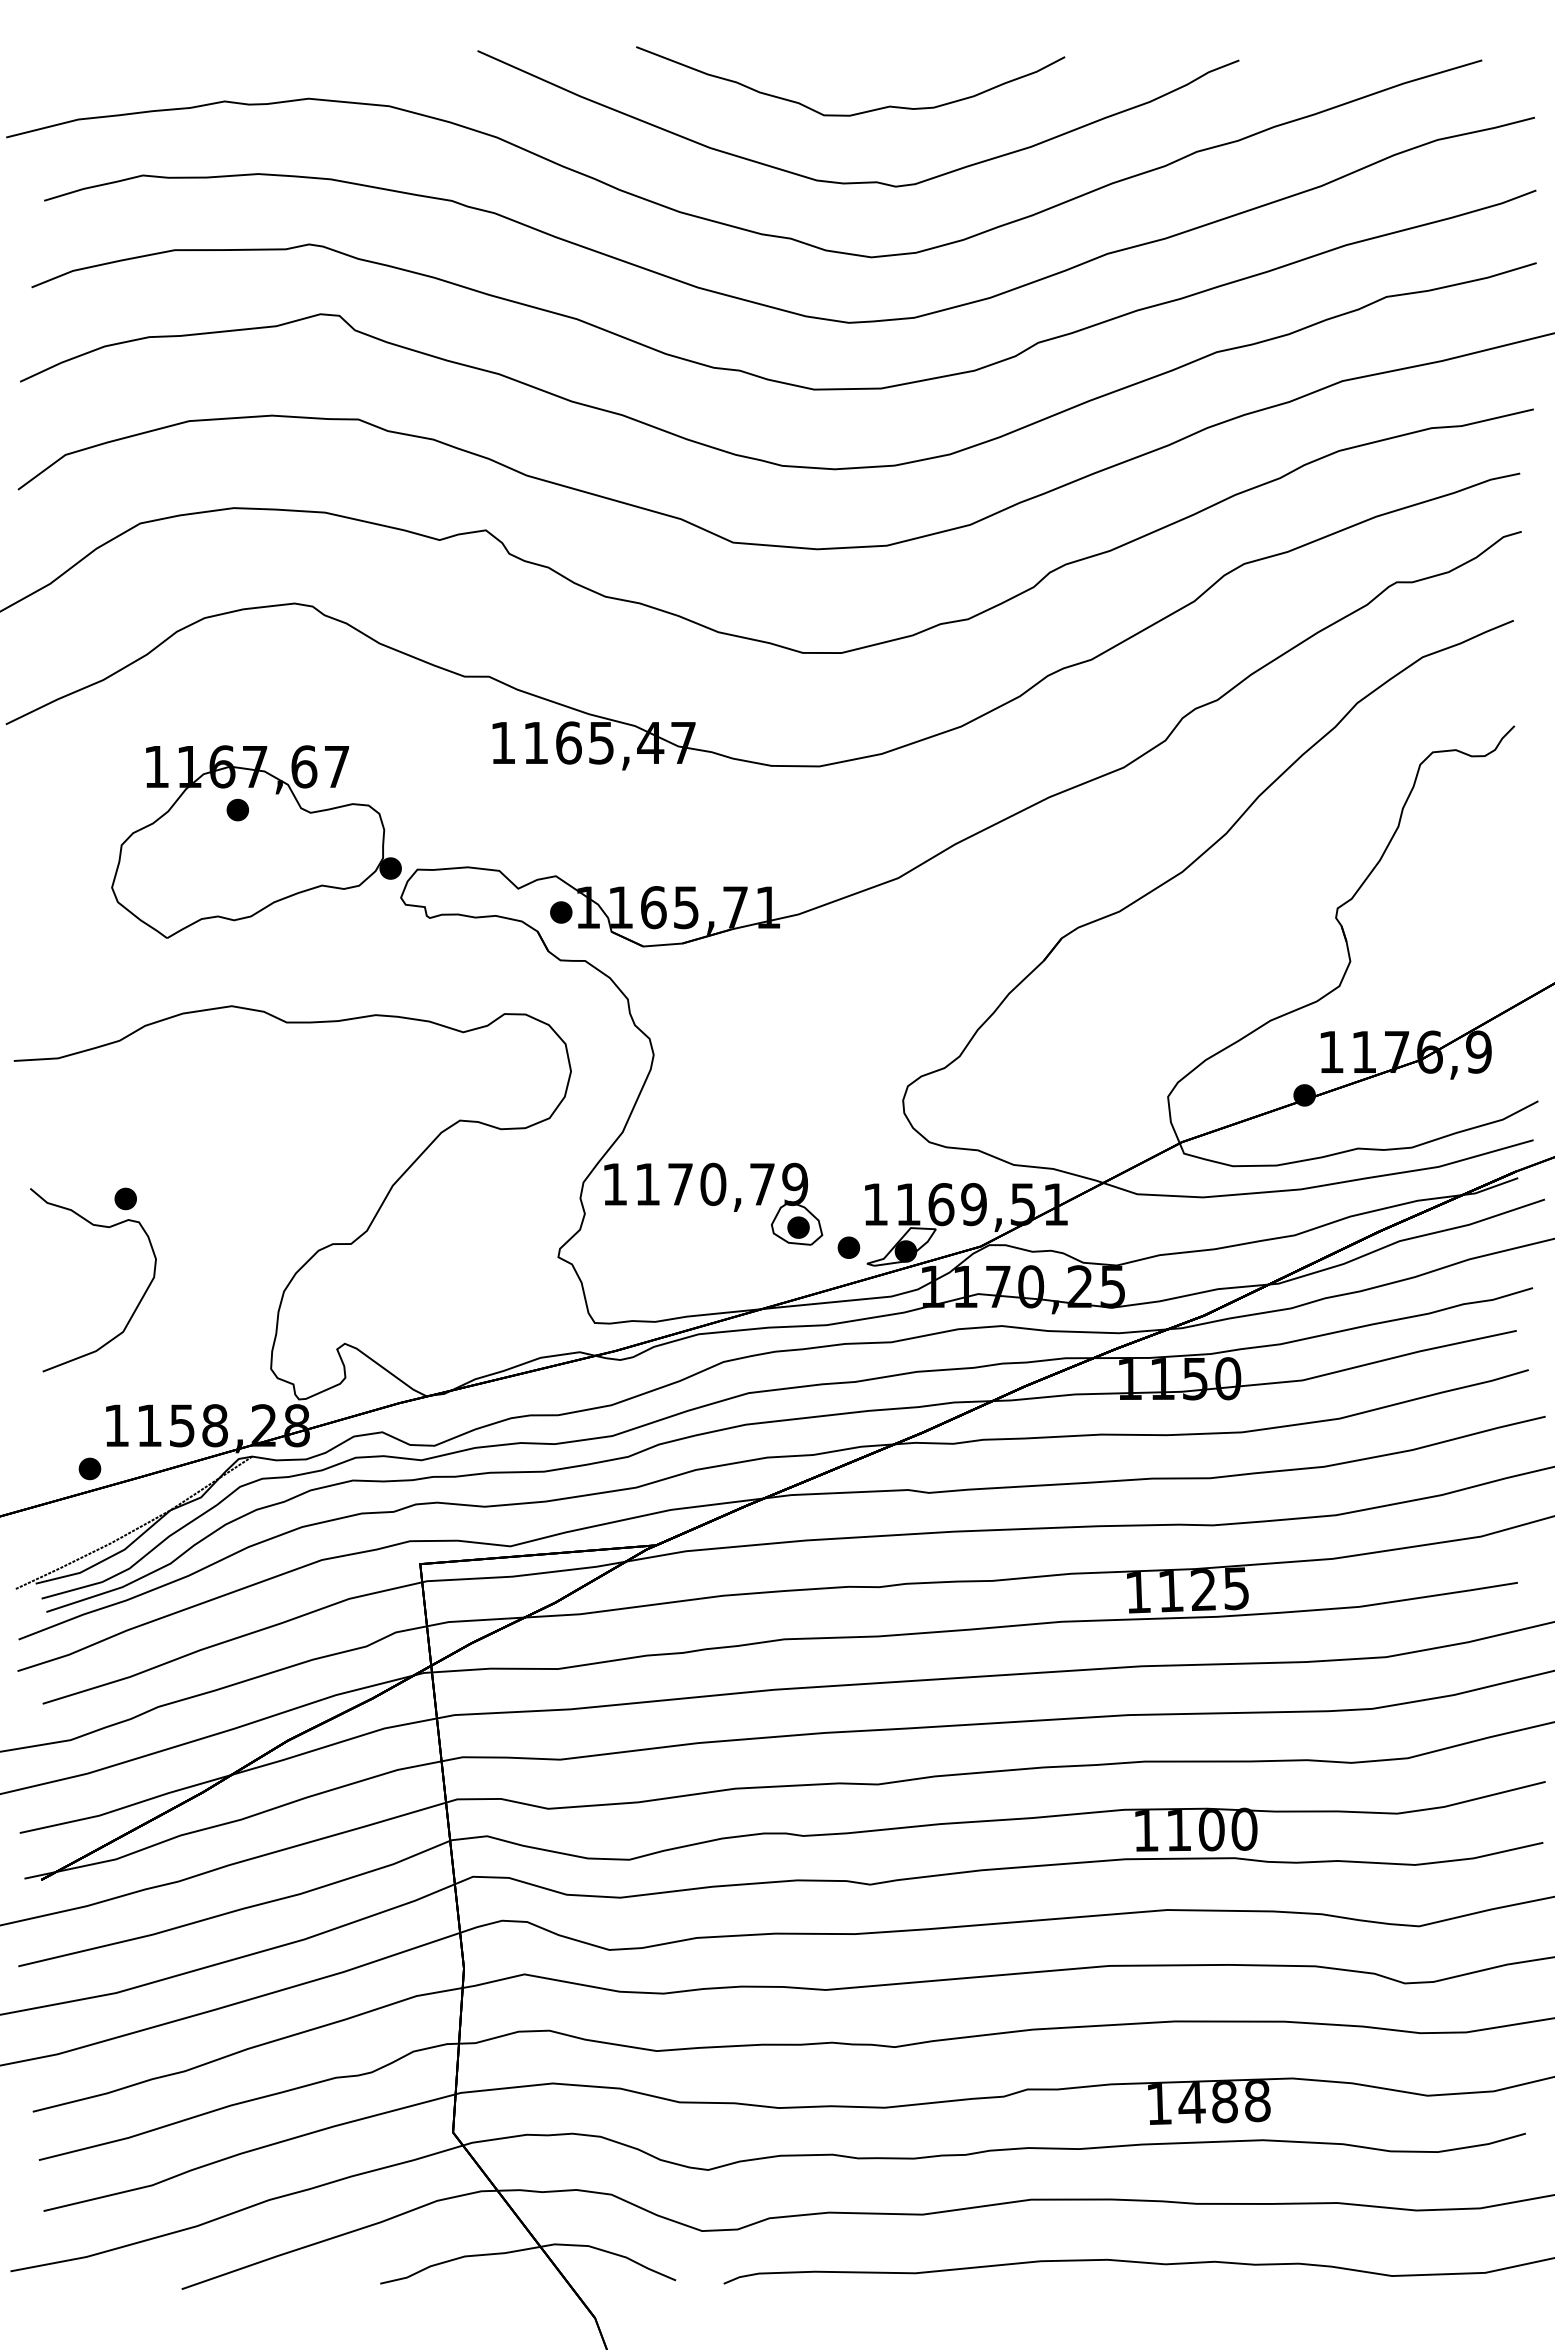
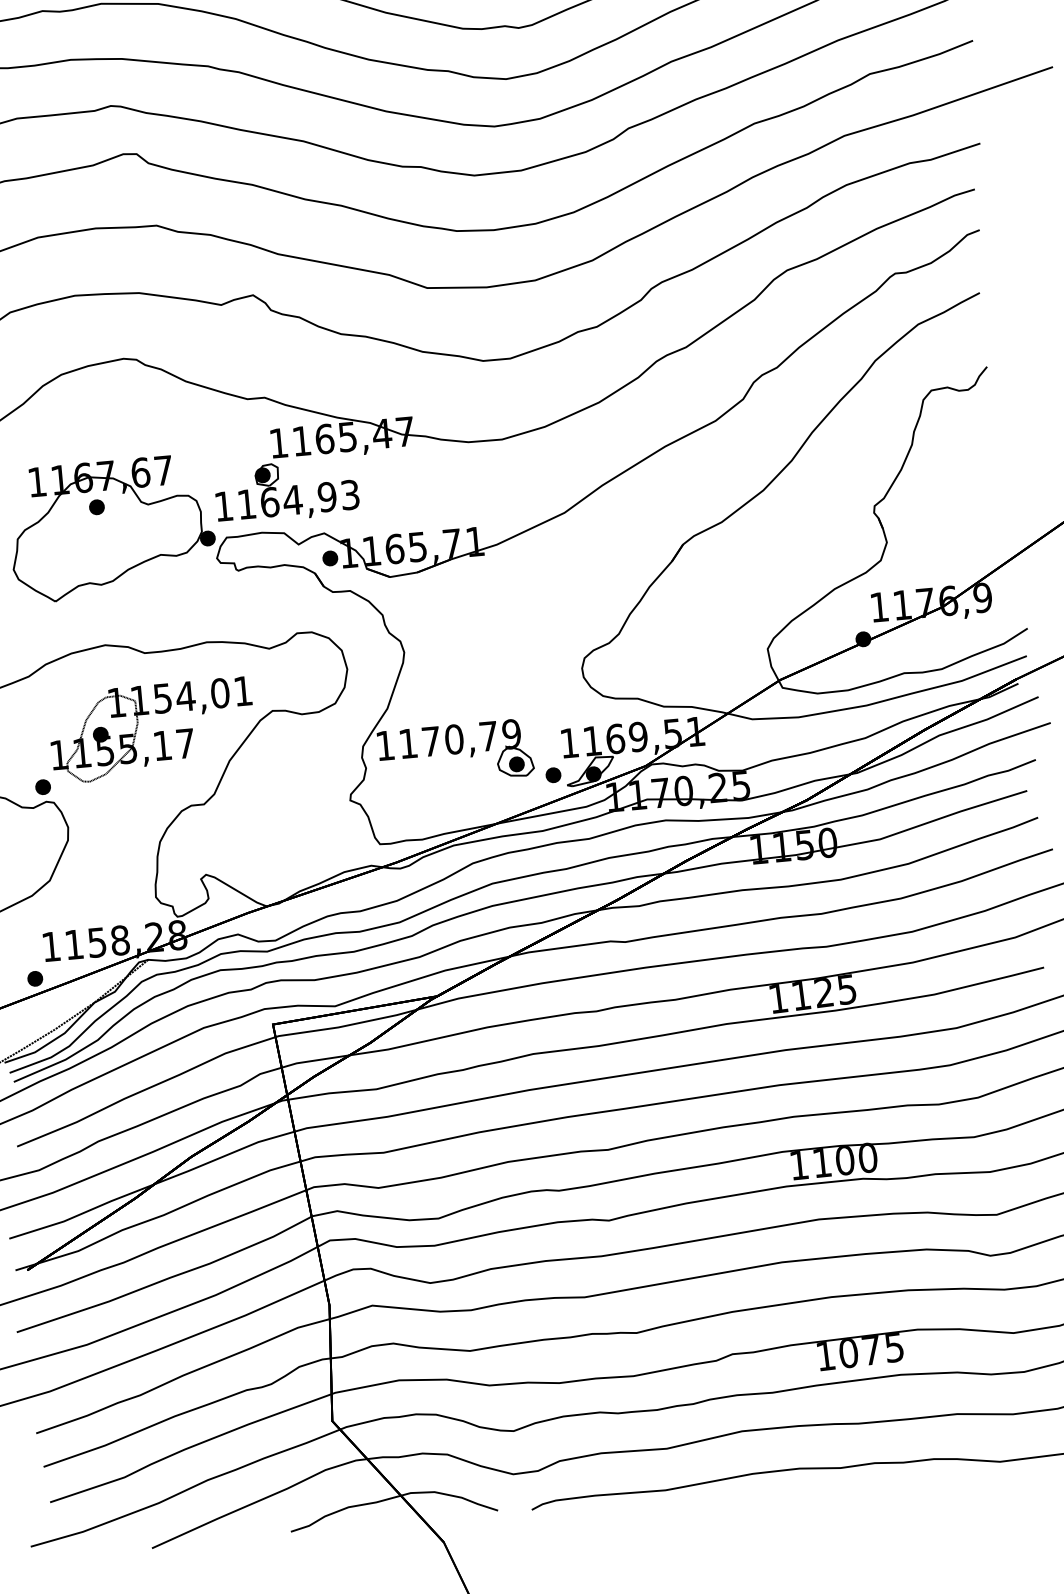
part: (507, 811) -> (286, 491), added
part: (287, 1132) -> (152, 730), added
text: (1224, 2102) -> (871, 1350), 1488 -> 1075

